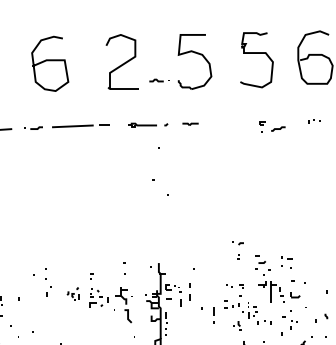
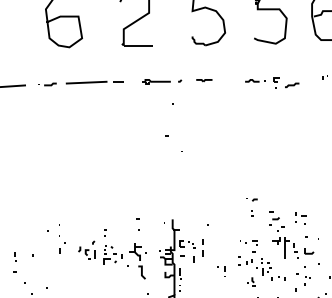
part: (159, 80) -> (255, 80), moved
part: (72, 293) -> (86, 249), size x1.43
part: (207, 315) -> (221, 271), size x0.62

